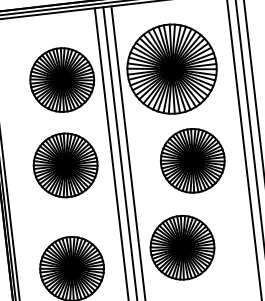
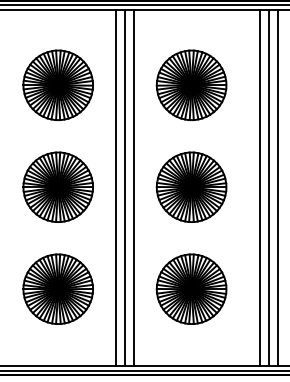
part: (171, 69) -> (191, 85), size x0.71
part: (61, 80) -> (57, 85), moved
part: (192, 160) -> (191, 186), moved
part: (64, 164) -> (57, 186), moved
part: (182, 247) -> (191, 288), moved

